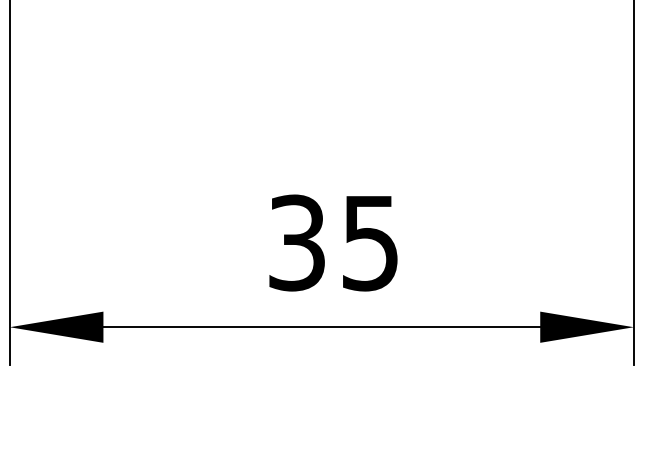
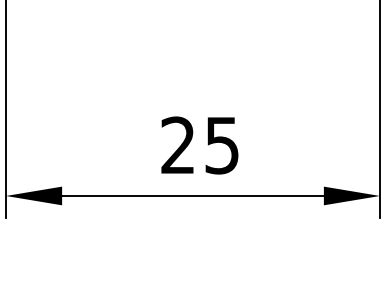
text: (295, 243) -> (177, 145), 35 -> 25

